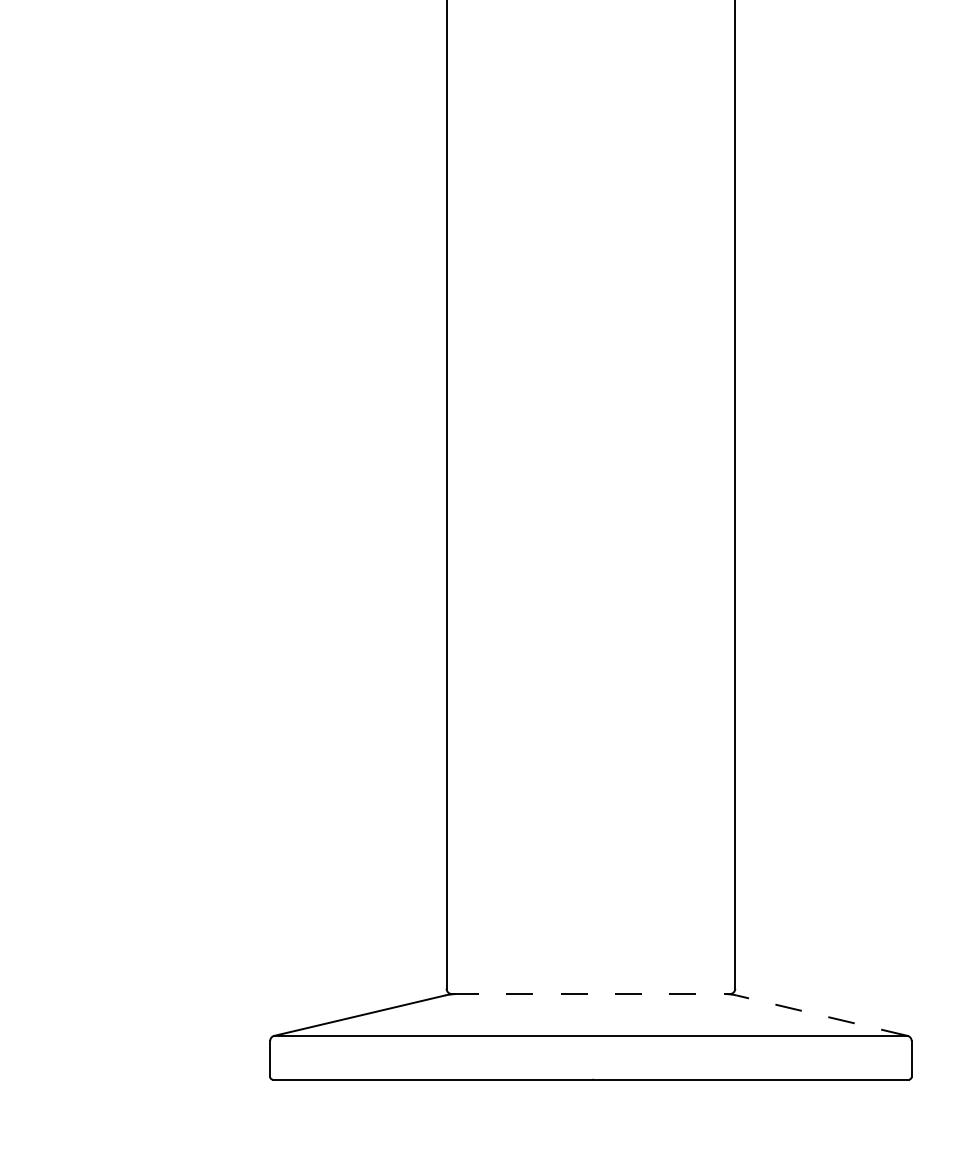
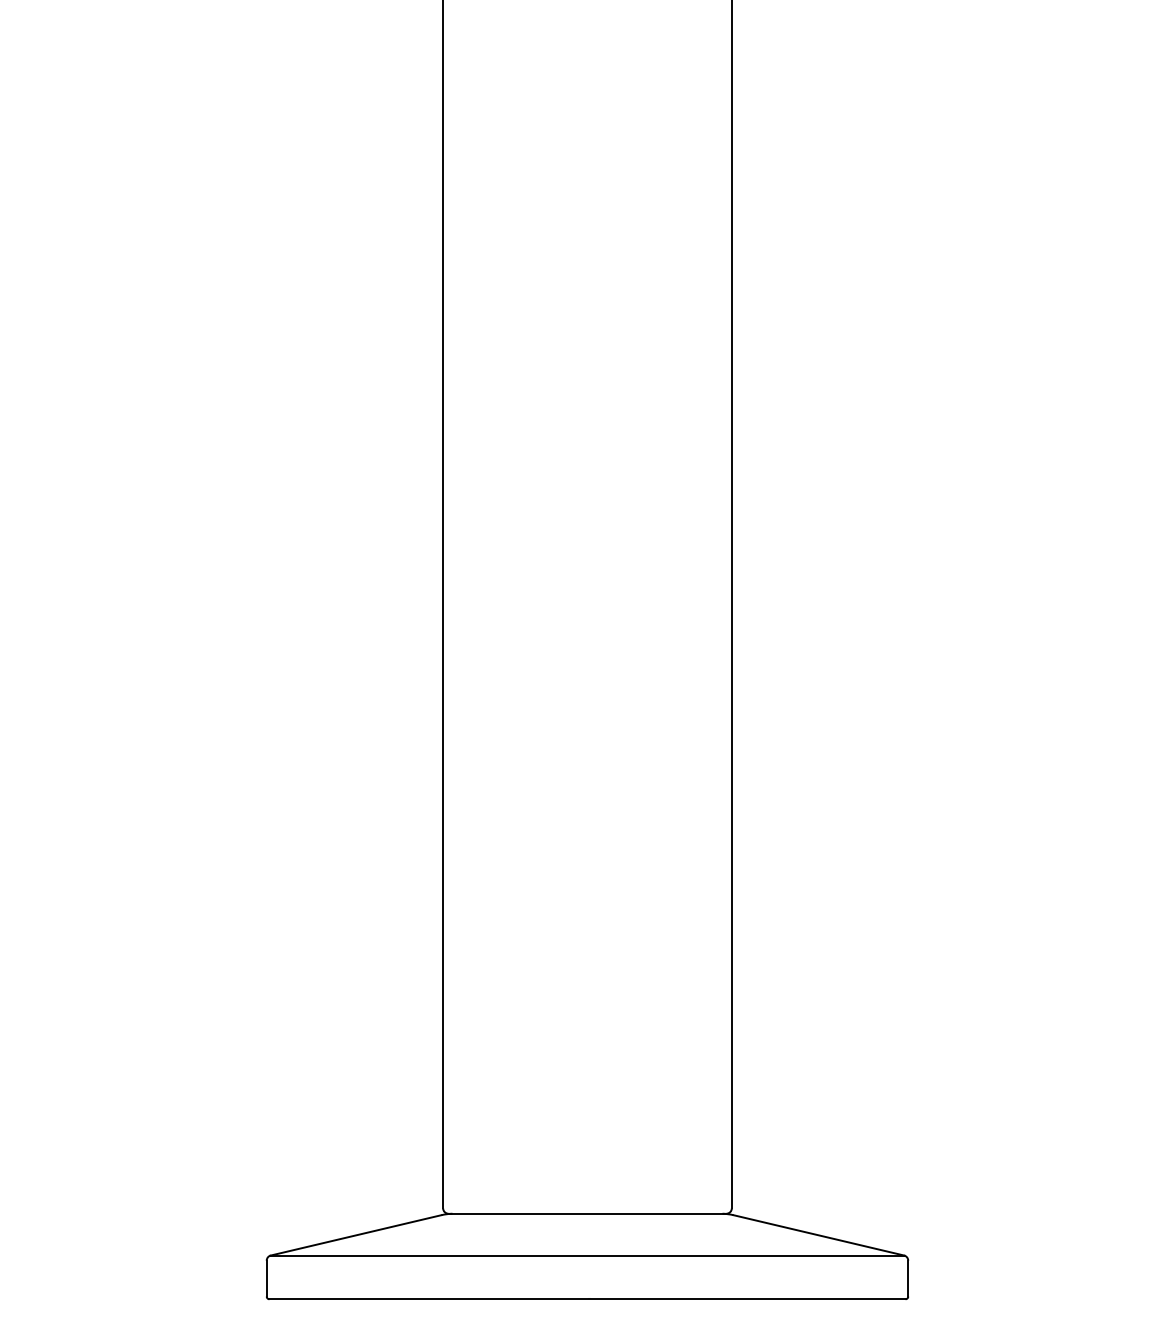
line: (590, 993) -> (587, 1213), dashed -> solid
line: (821, 1015) -> (818, 1235), dashed -> solid

